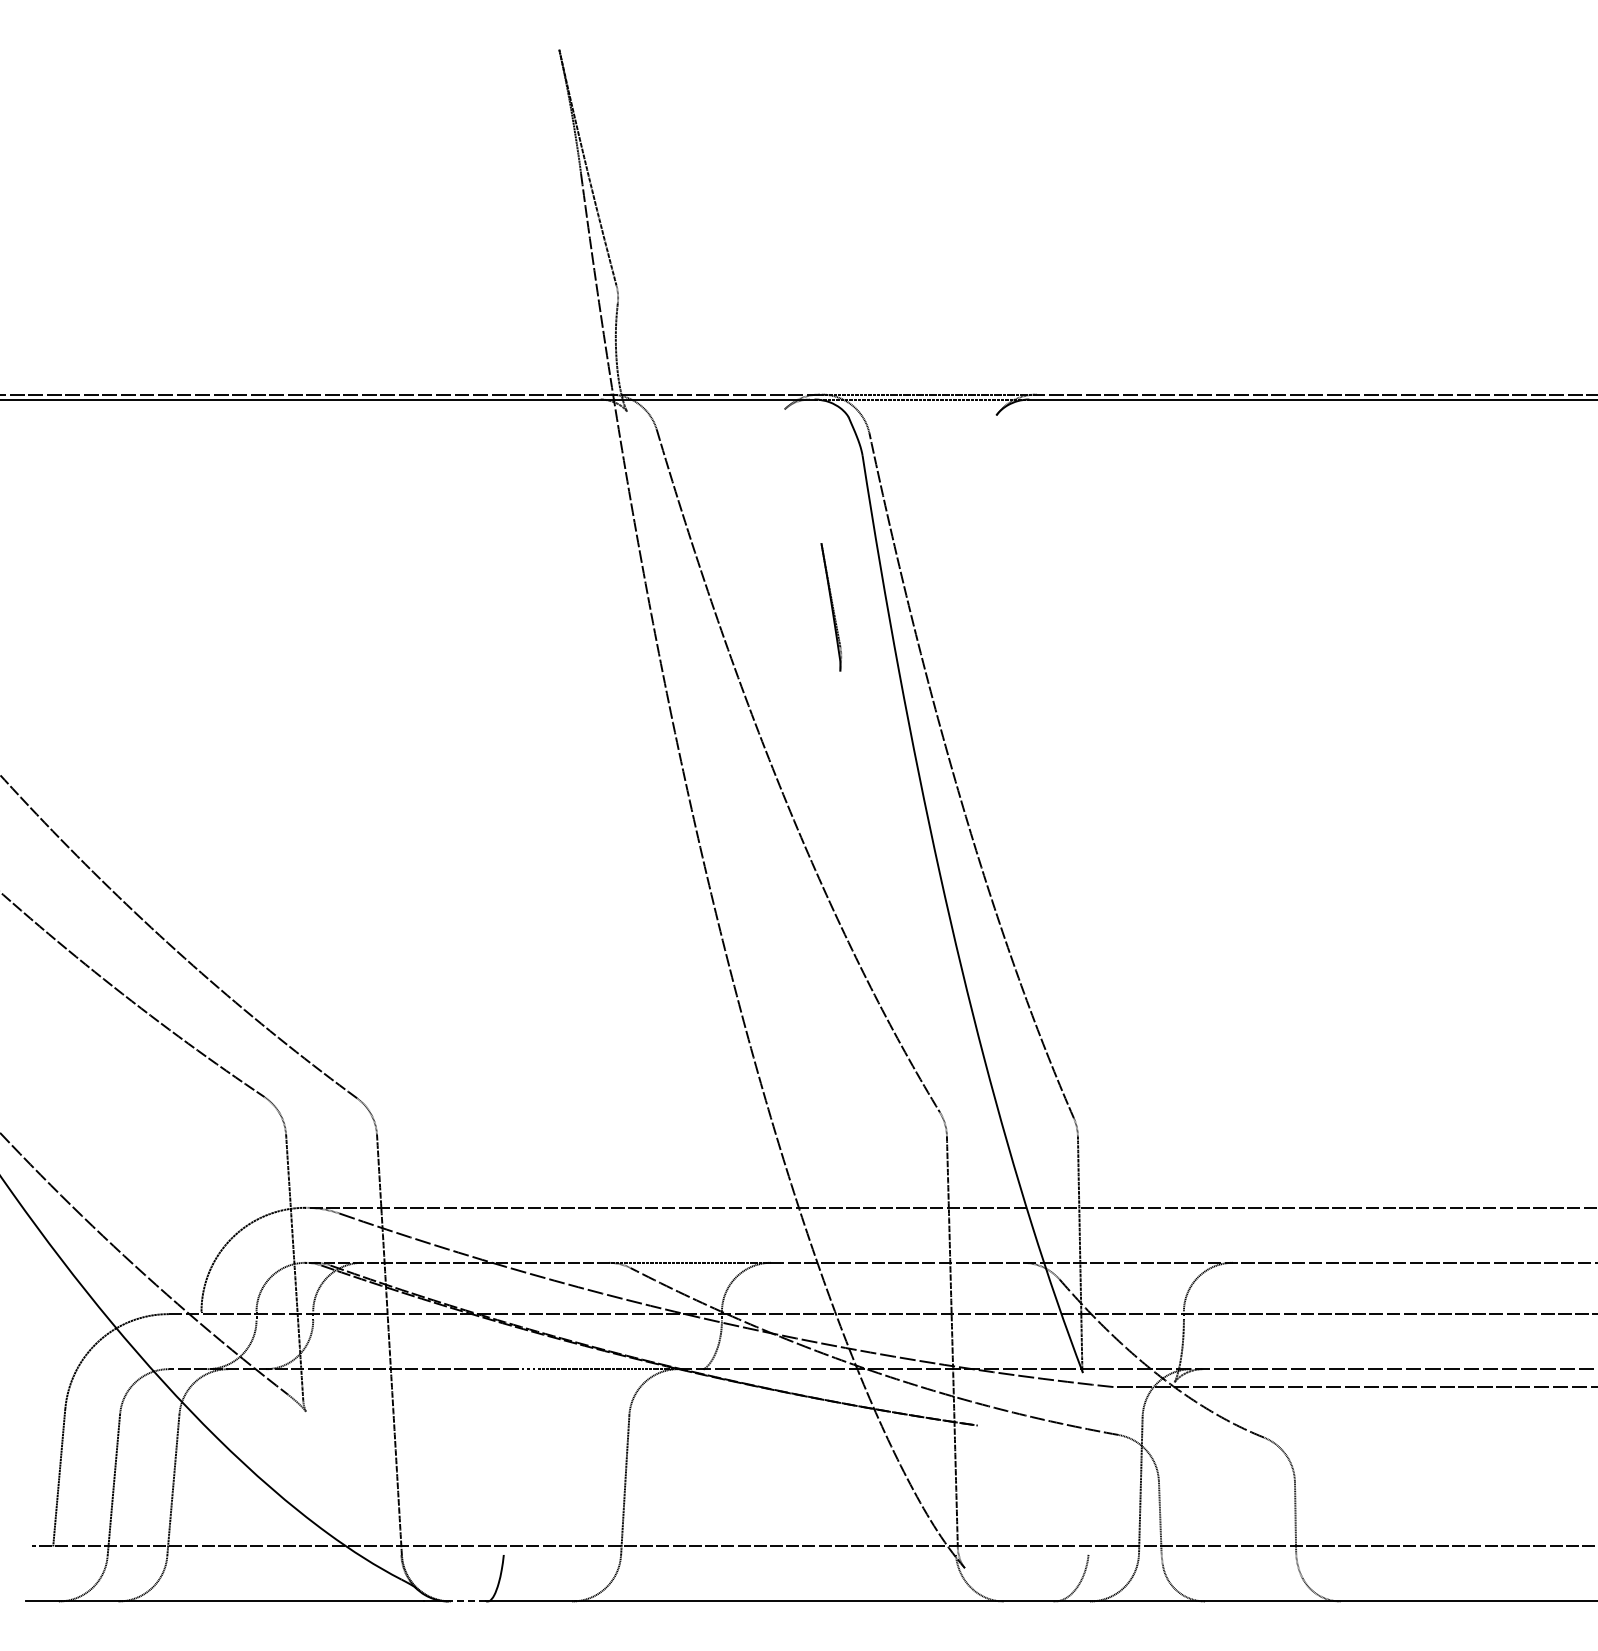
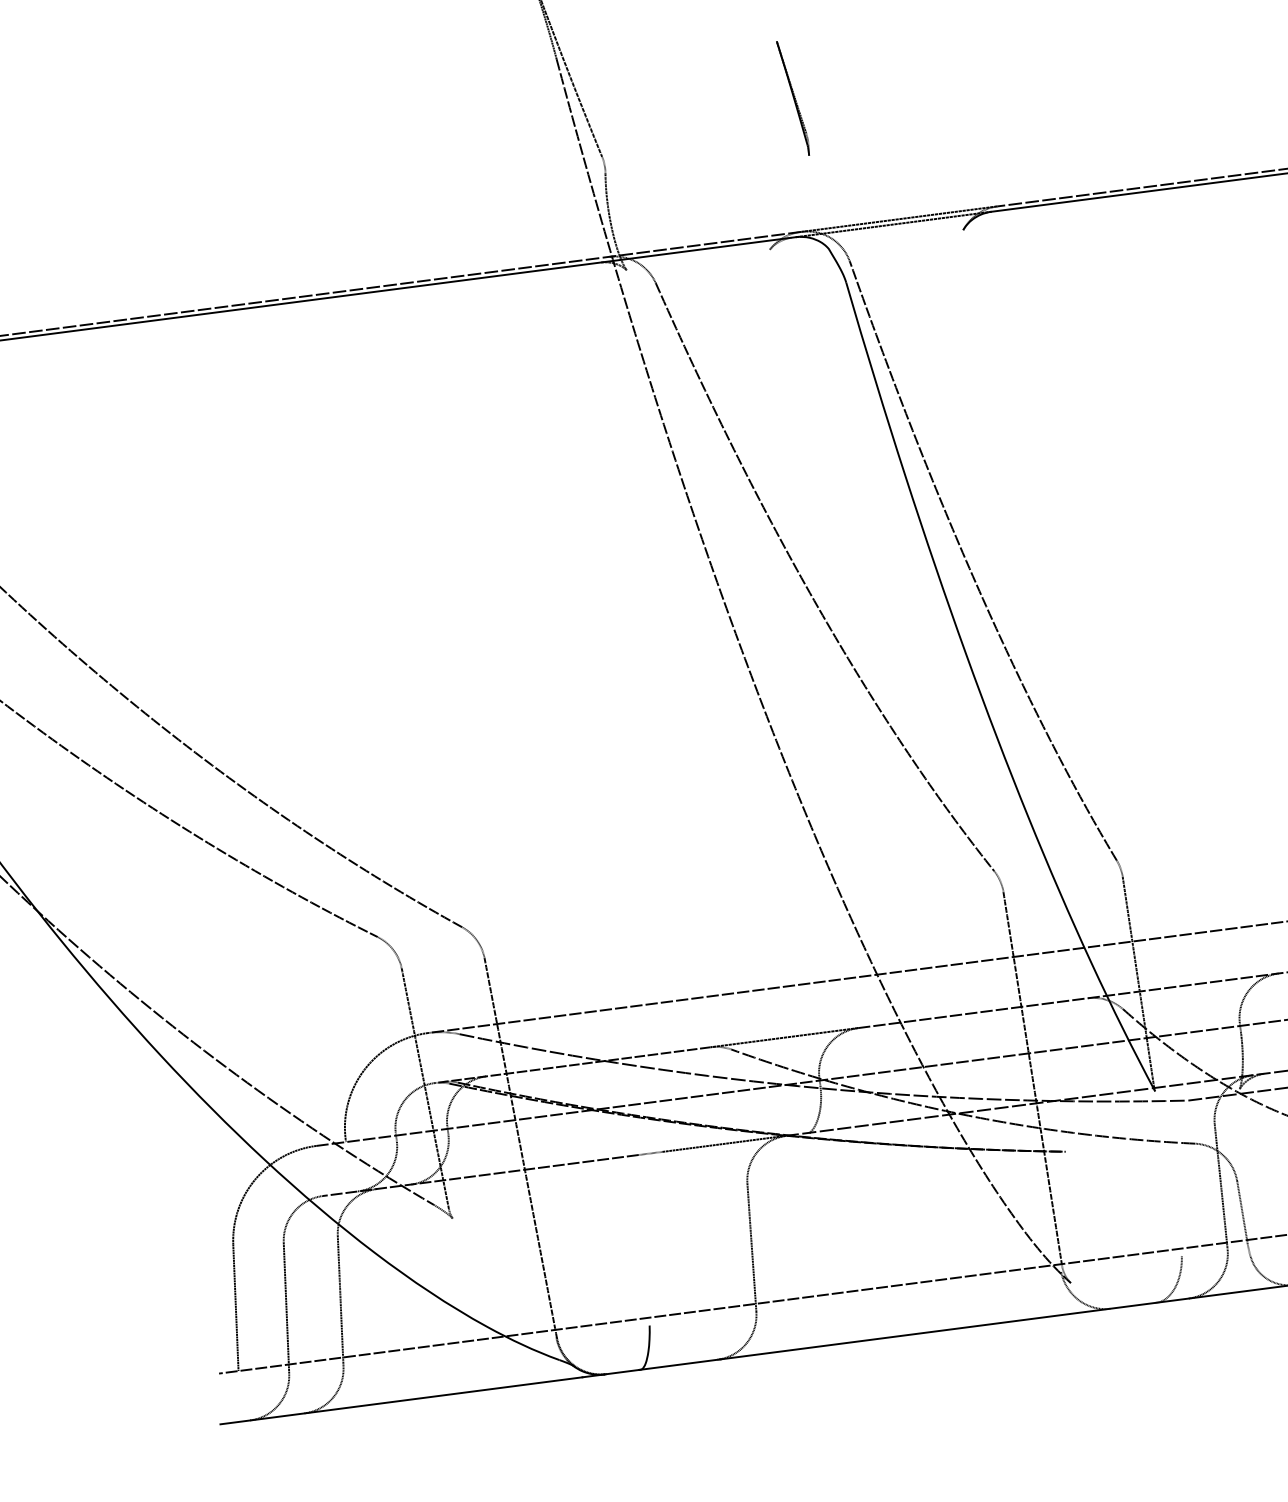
part: (830, 607) -> (792, 98), moved
line: (467, 1601) -> (622, 1372), dashed -> solid

